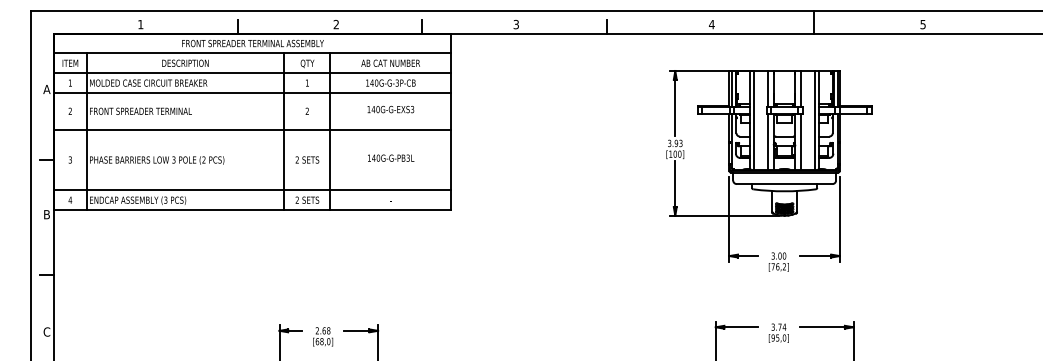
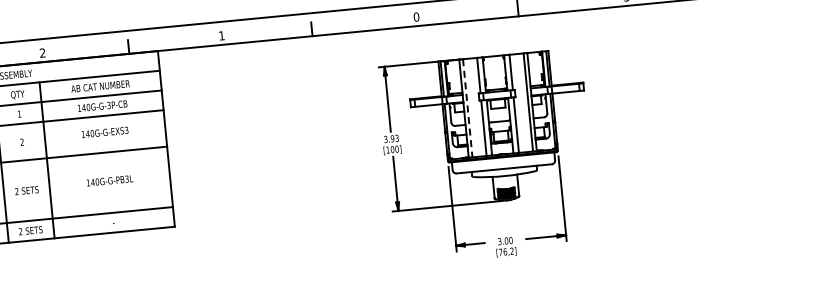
text: (515, 24) -> (221, 35), 3 -> 1
text: (711, 24) -> (416, 17), 4 -> 0
line: (754, 120) -> (468, 108), solid -> dashed

